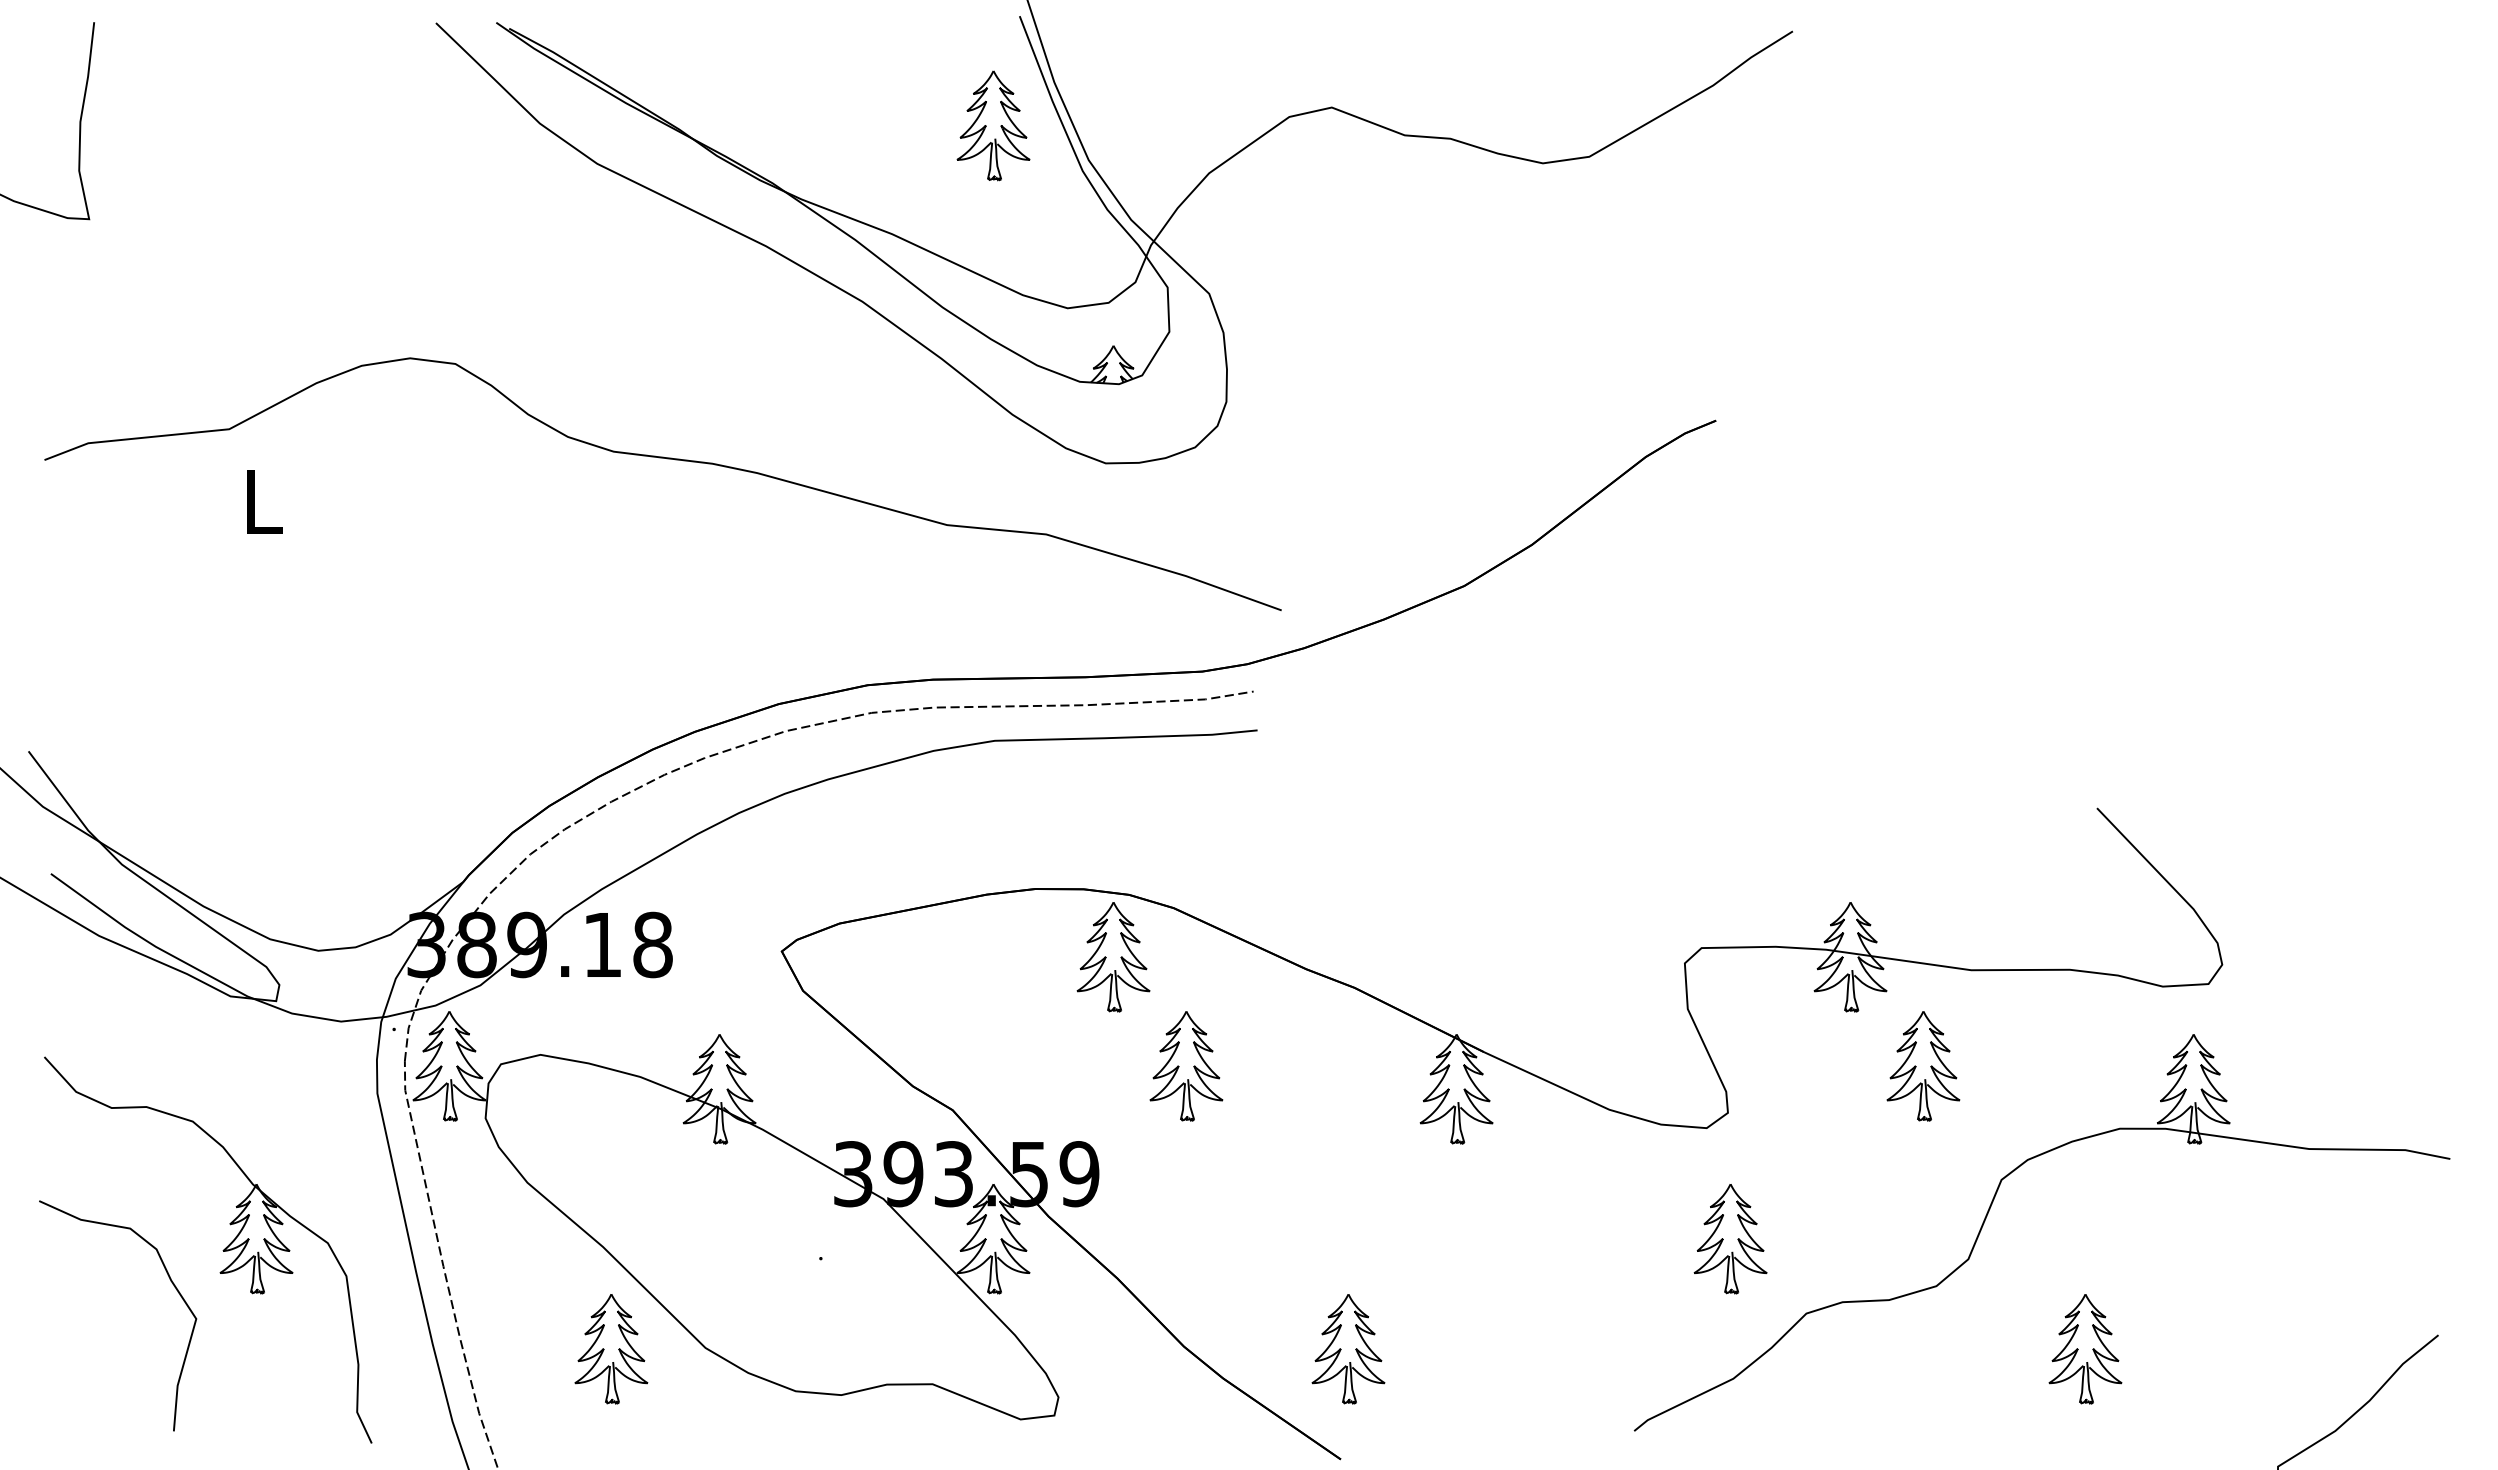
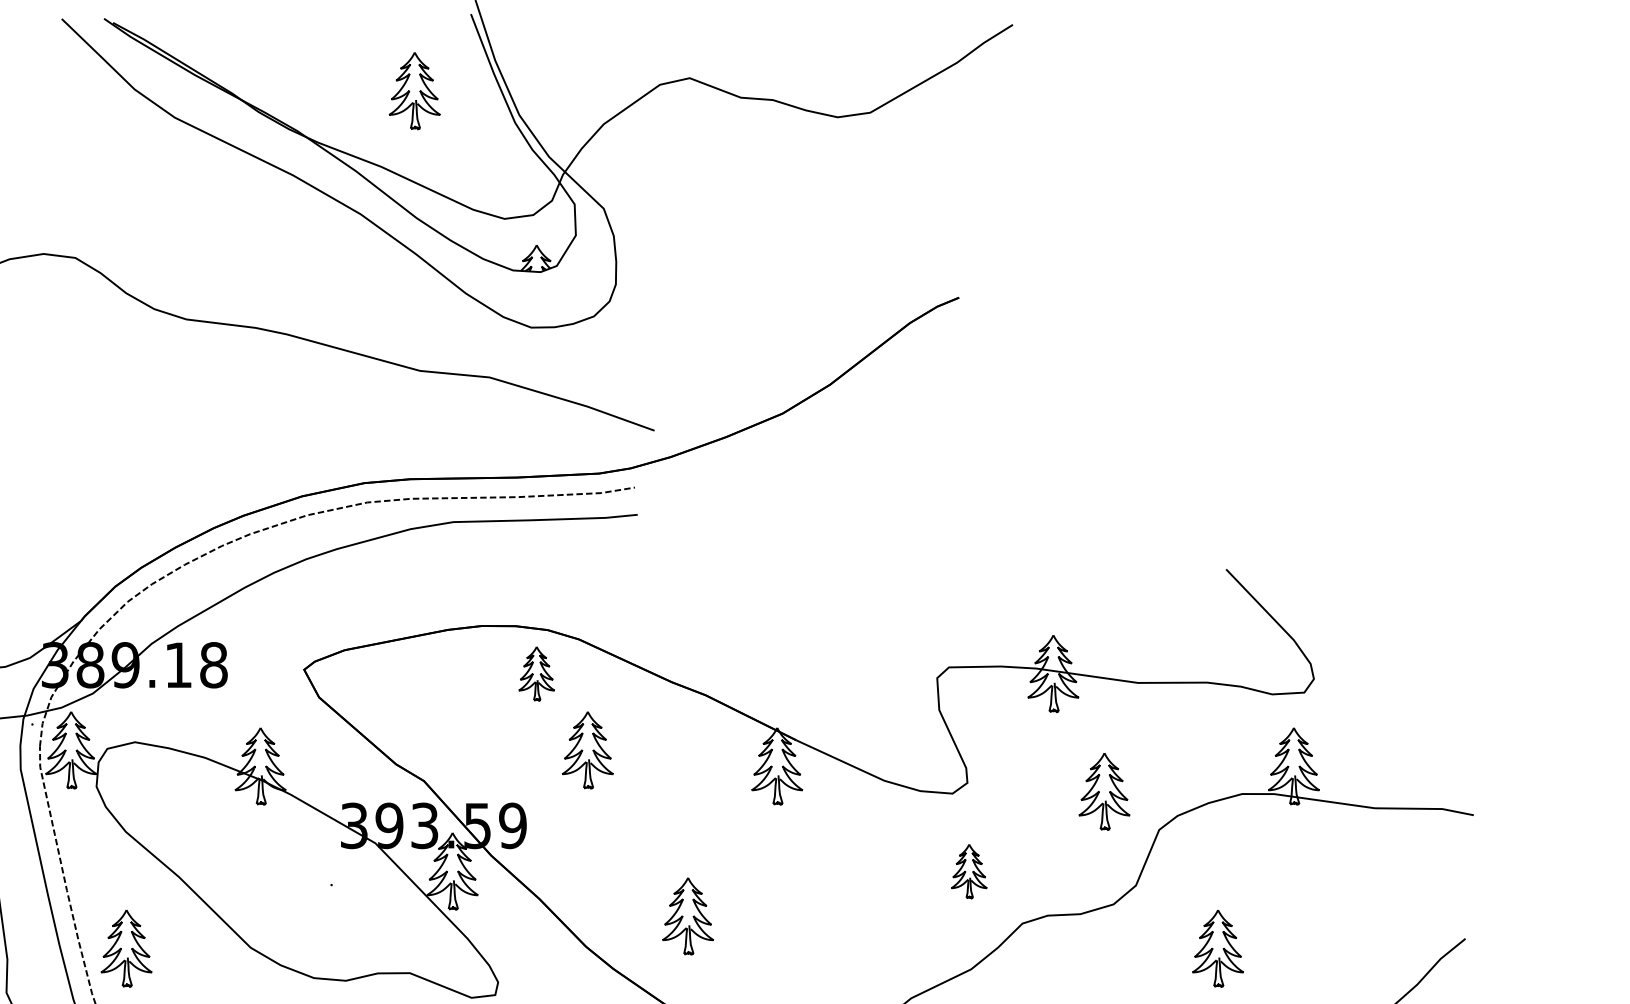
part: (993, 125) -> (414, 90), moved
part: (1113, 957) -> (536, 674), size x0.7
part: (1923, 1066) -> (1104, 791), moved
part: (1730, 1239) -> (969, 871), size x0.7
part: (611, 1349) -> (126, 948), moved
part: (1348, 1349) -> (688, 916), moved

